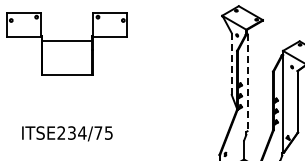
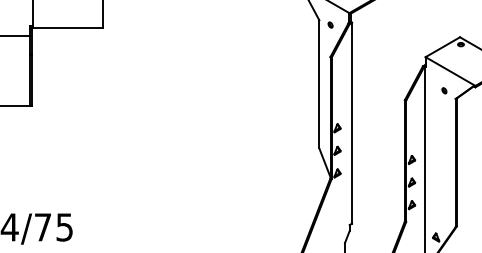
line: (231, 64) -> (318, 85), dashed -> solid
line: (247, 83) -> (351, 124), dashed -> solid

